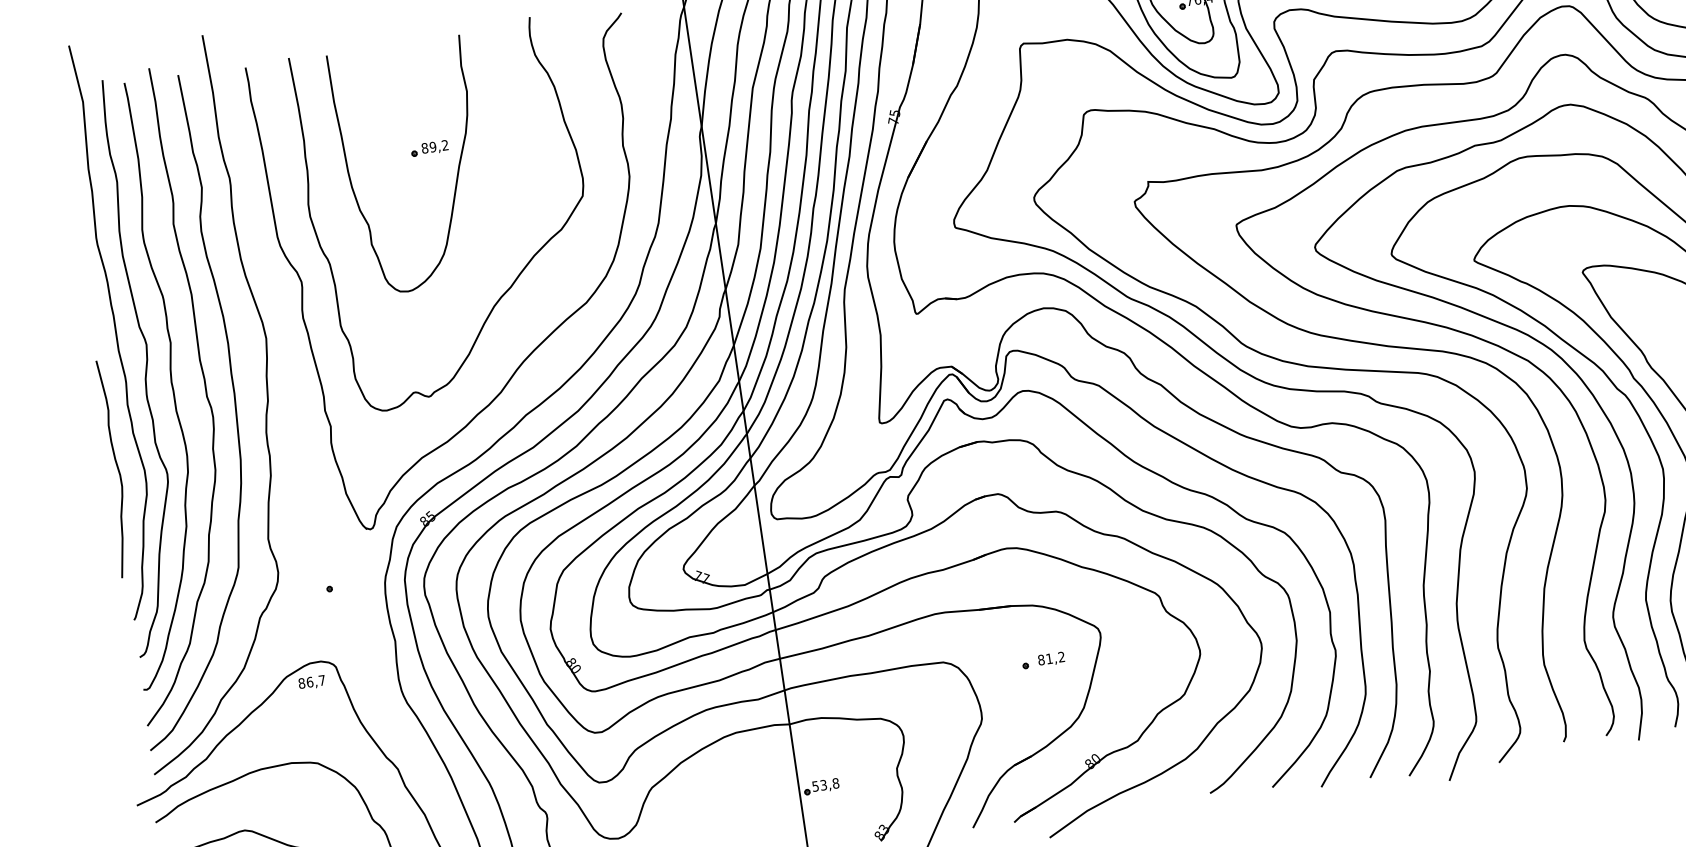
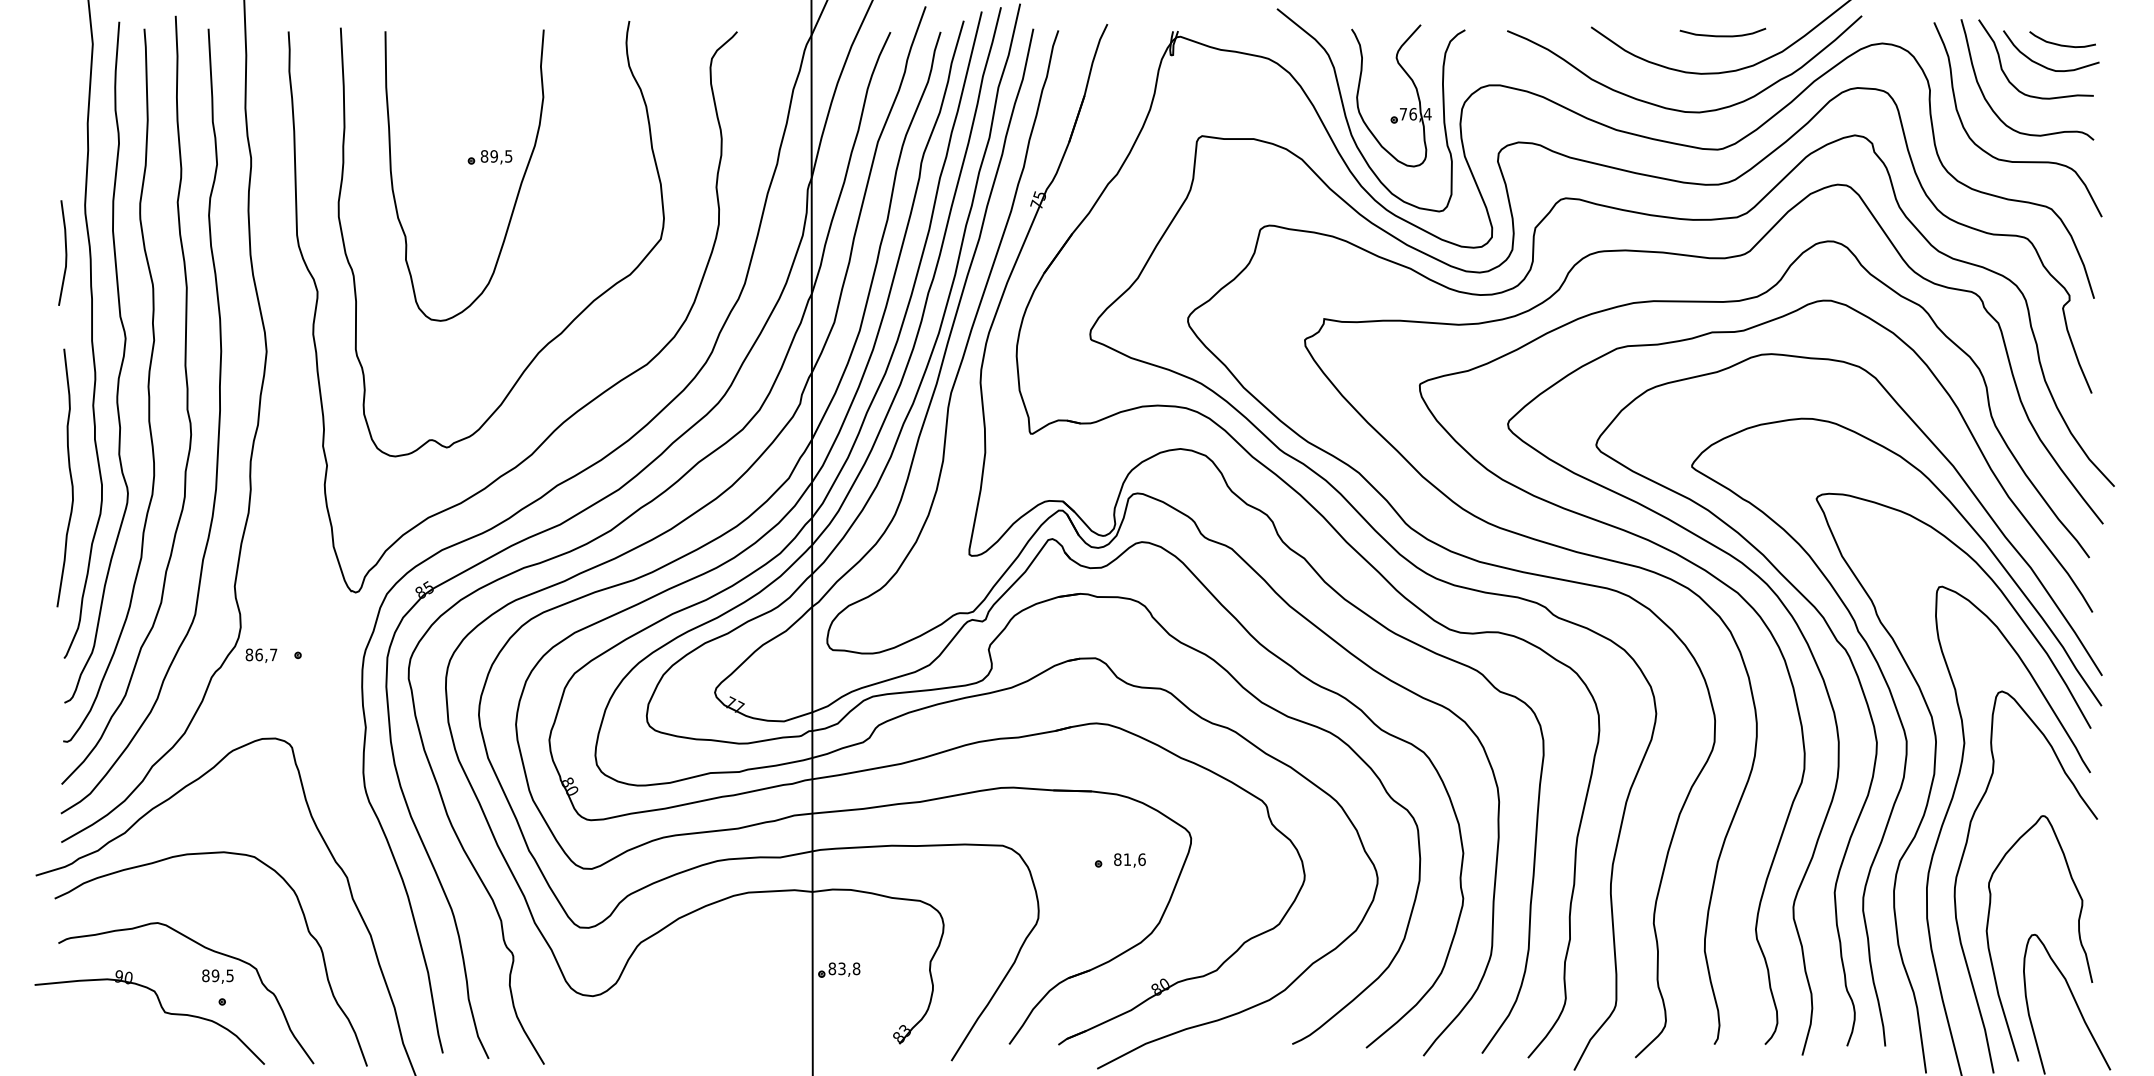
text: (445, 145) -> (508, 156), 89,2 -> 89,5
line: (85, 280) -> (65, 252), added
text: (1061, 657) -> (1141, 859), 81,2 -> 81,6
text: (312, 682) -> (261, 655), moved
text: (815, 786) -> (832, 968), 53,8 -> 83,8

